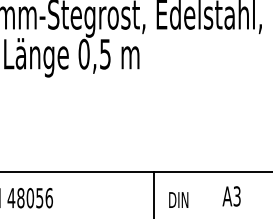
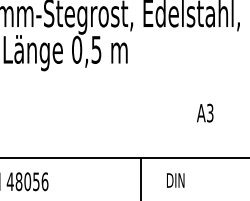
text: (231, 195) -> (205, 112), moved
text: (178, 200) -> (175, 180), moved

